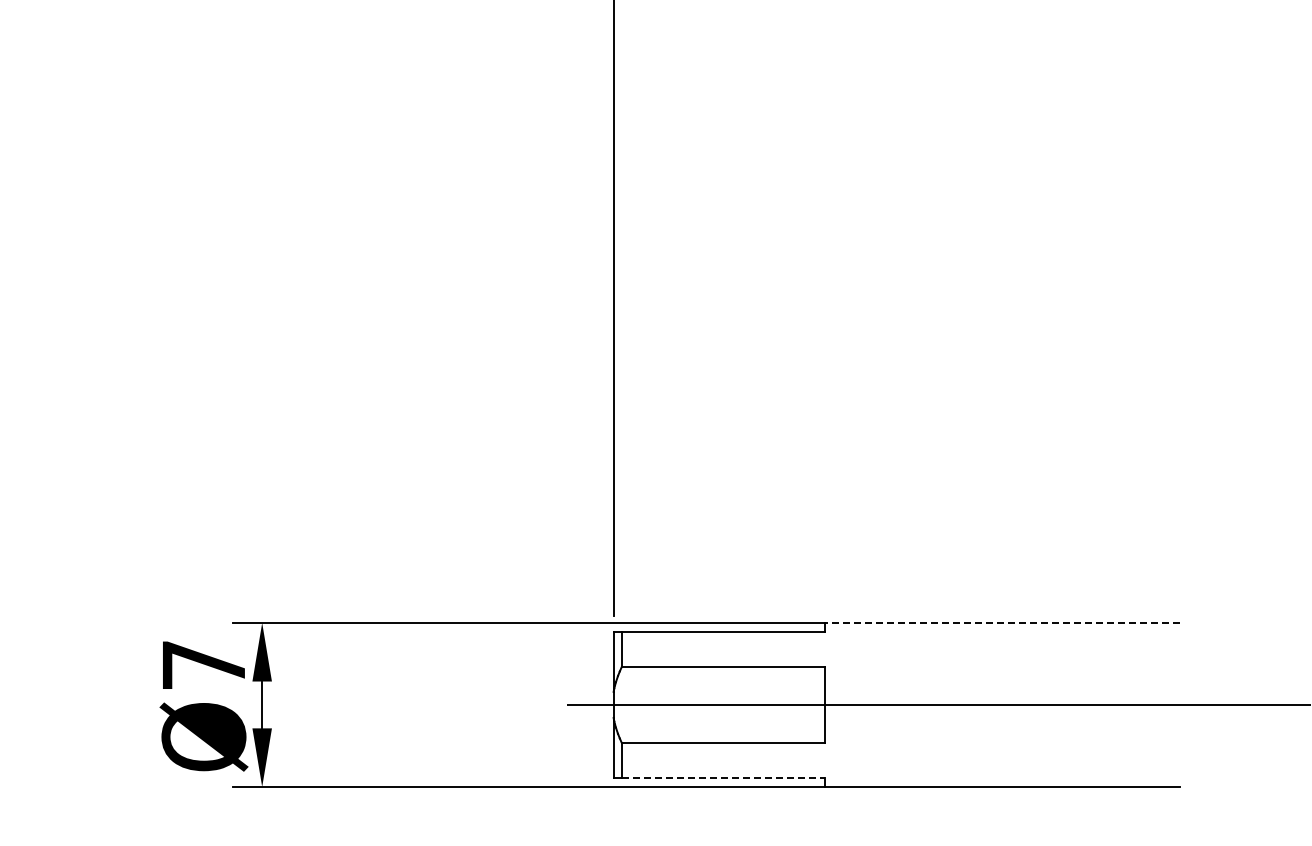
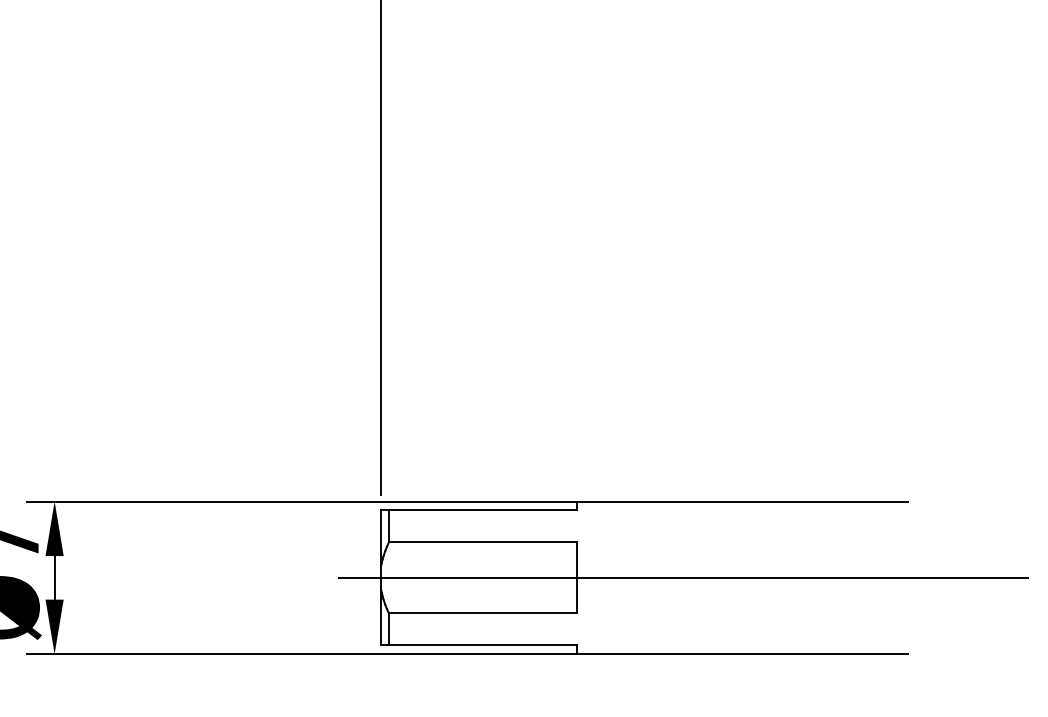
line: (1002, 622) -> (742, 501), dashed -> solid
line: (723, 777) -> (483, 645), dashed -> solid

